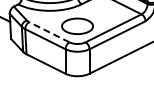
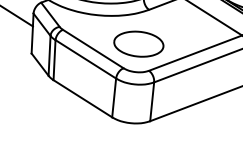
line: (49, 32) -> (93, 49), dashed -> solid

